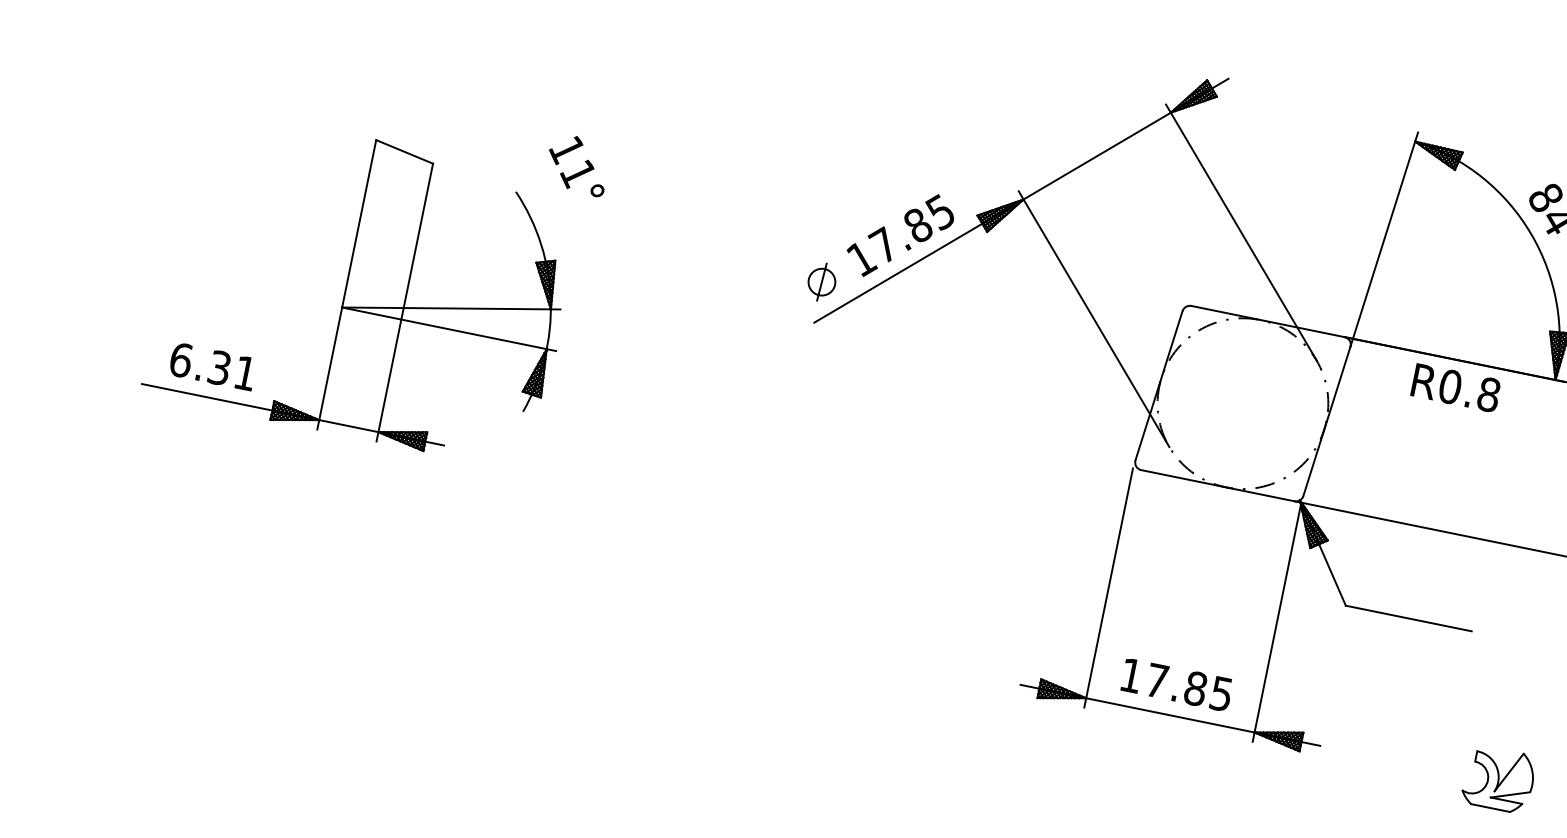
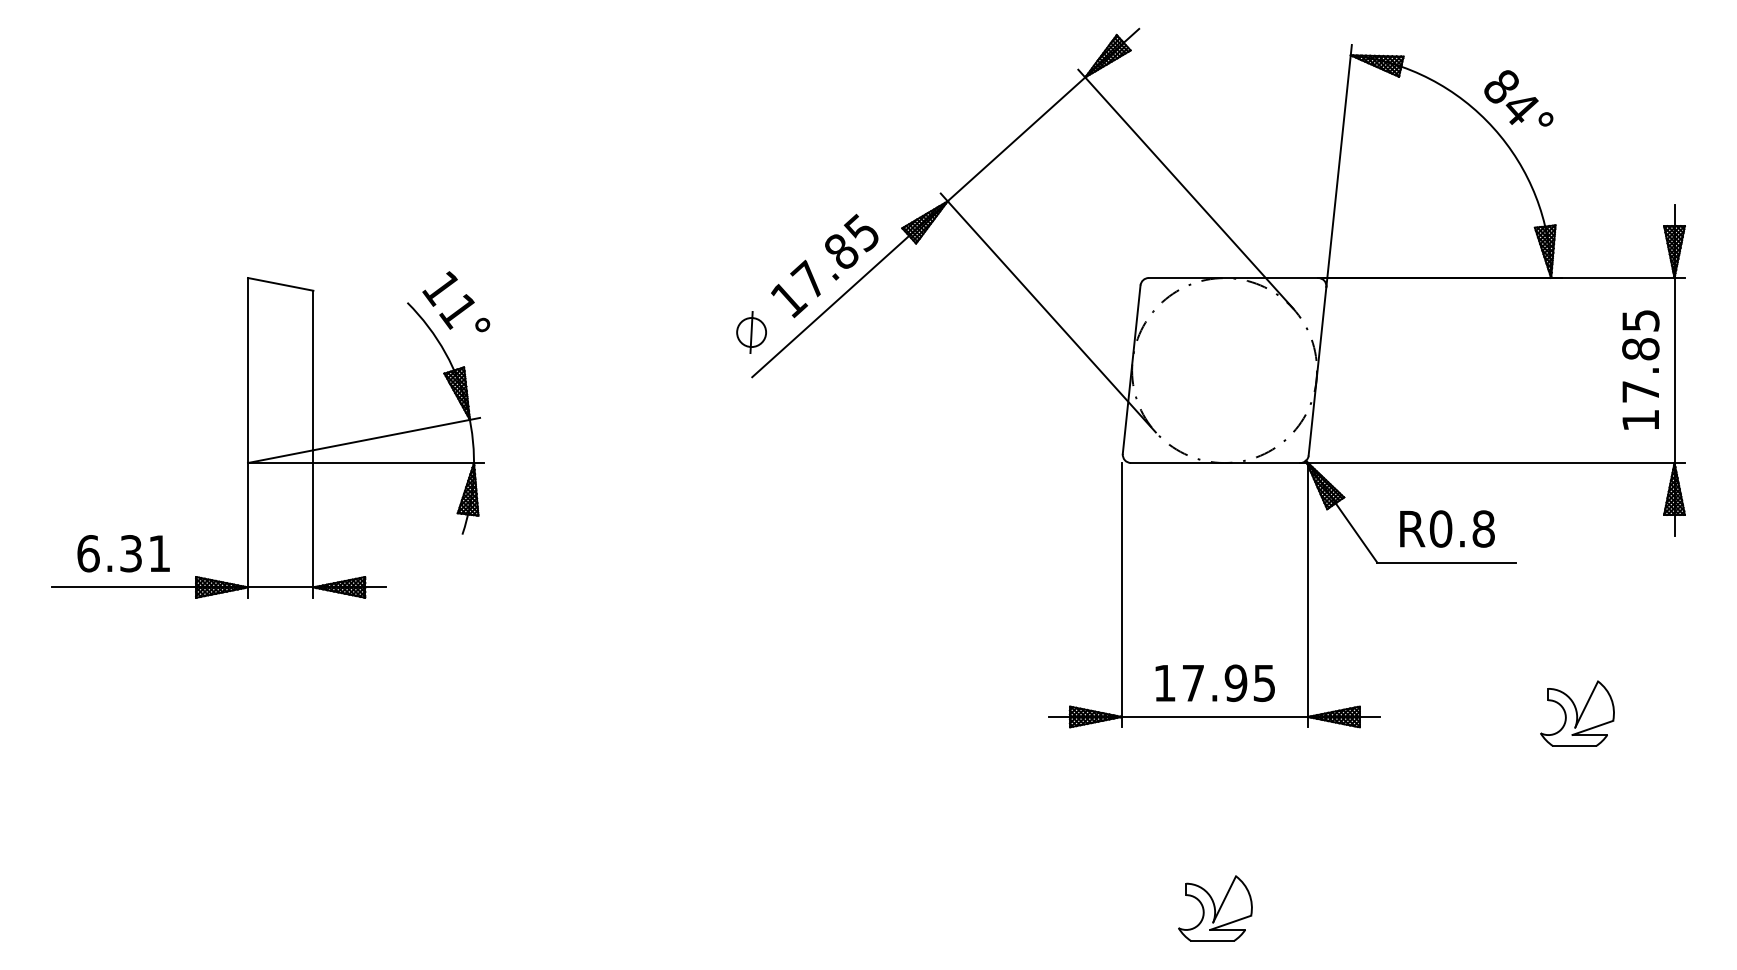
text: (578, 164) -> (456, 301), moved
text: (1456, 387) -> (1447, 528), moved
text: (1195, 688) -> (1235, 683), 17.85 -> 17.95

